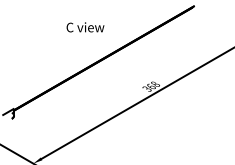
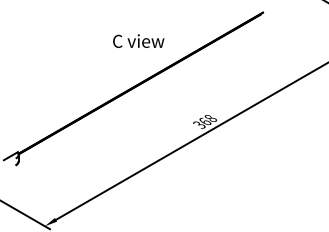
text: (85, 26) -> (138, 40), moved

